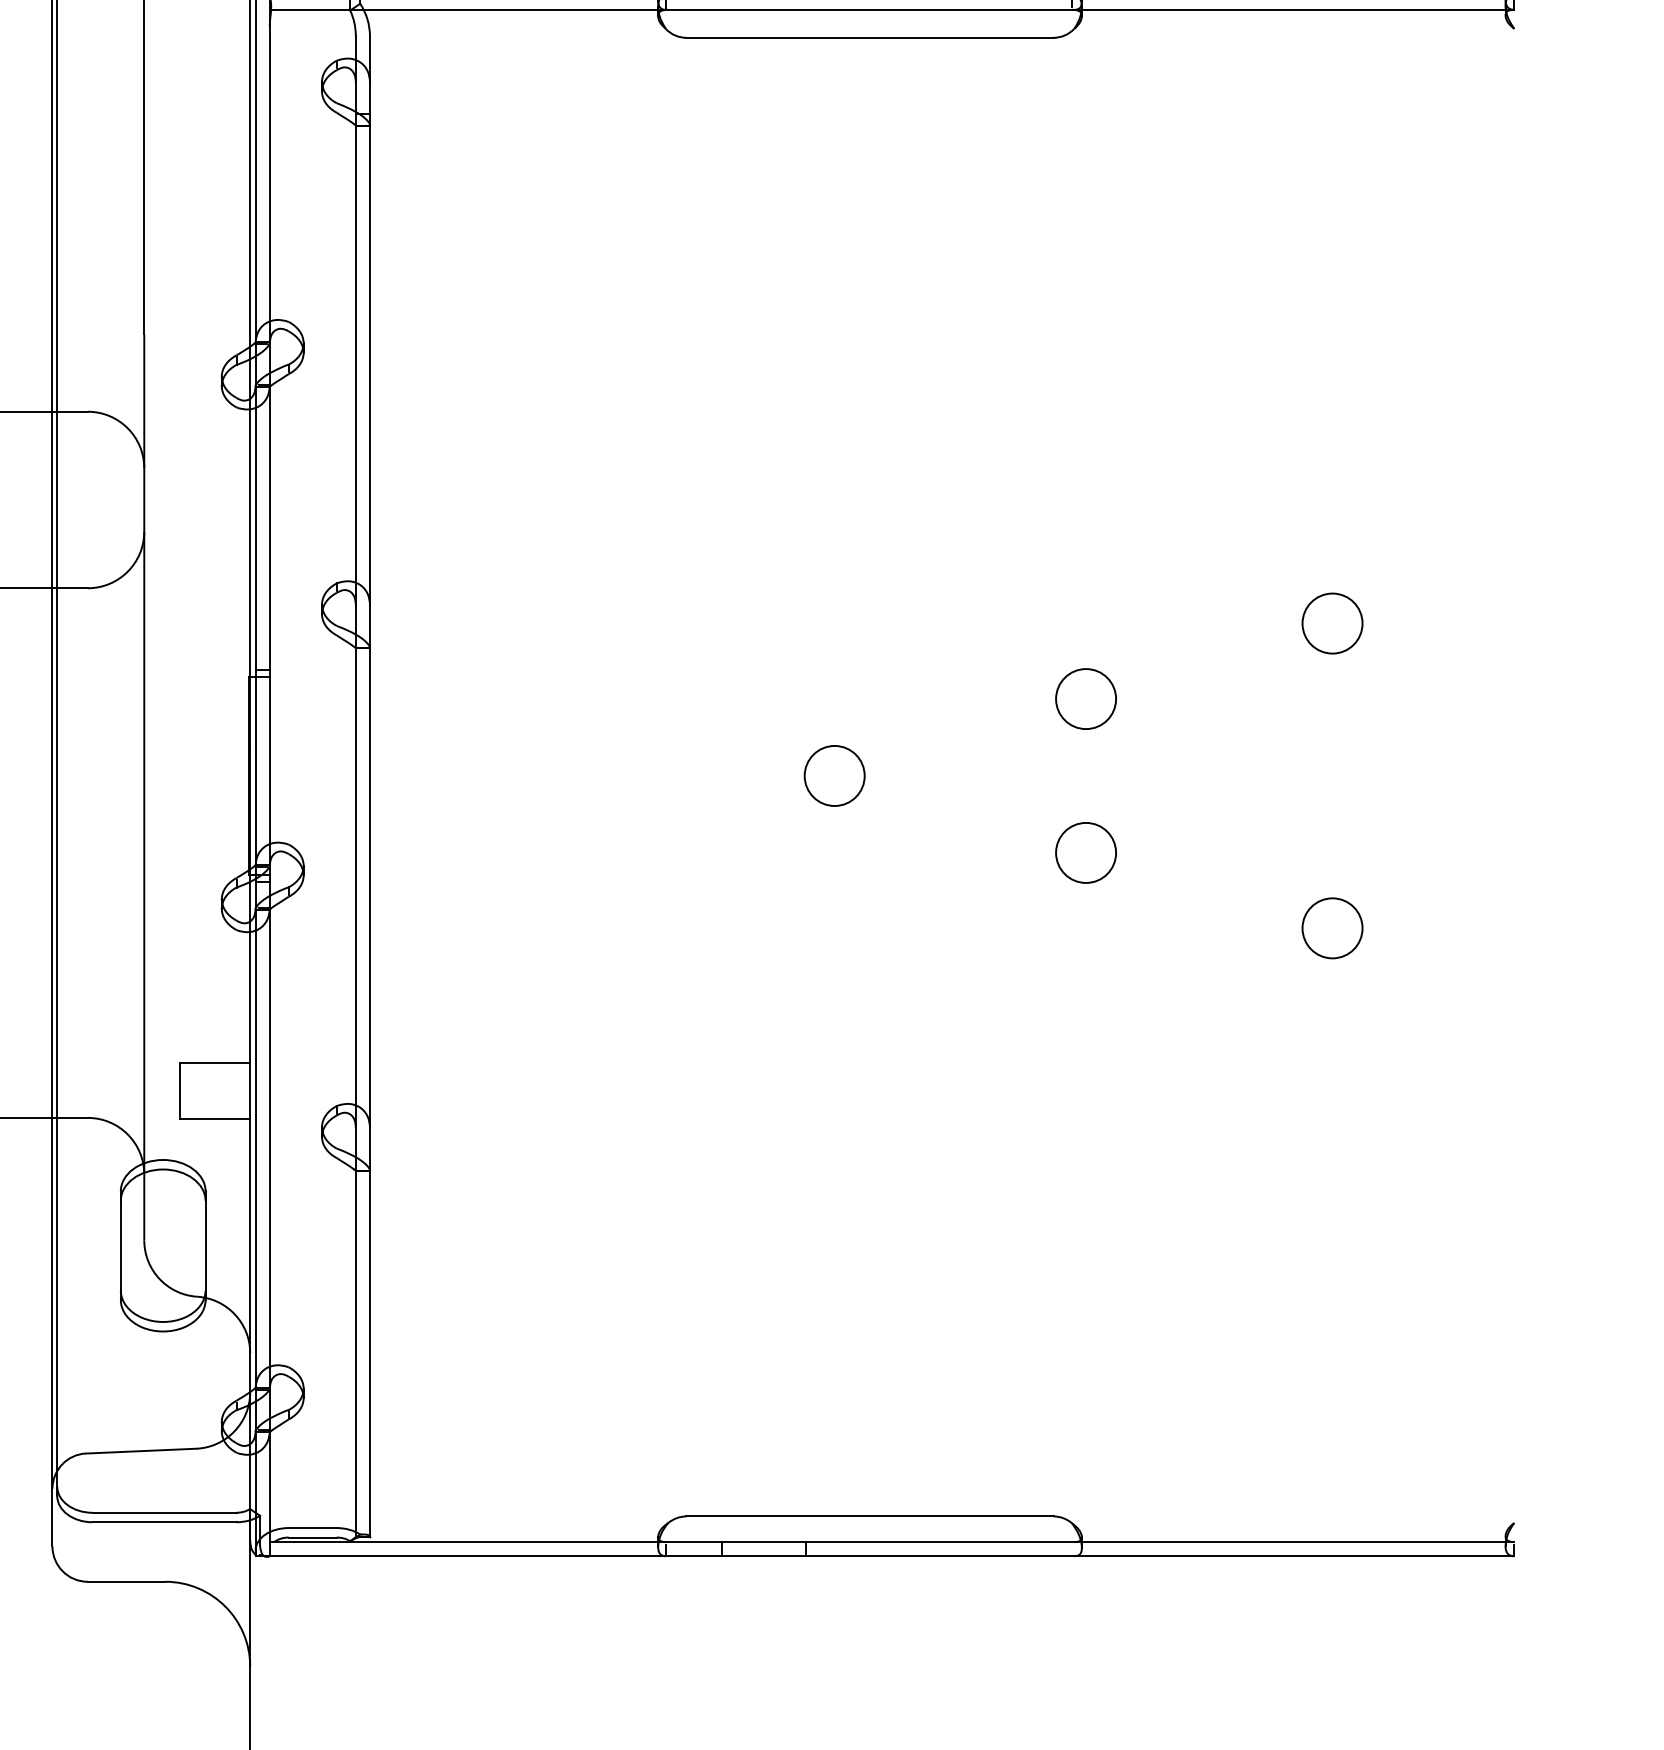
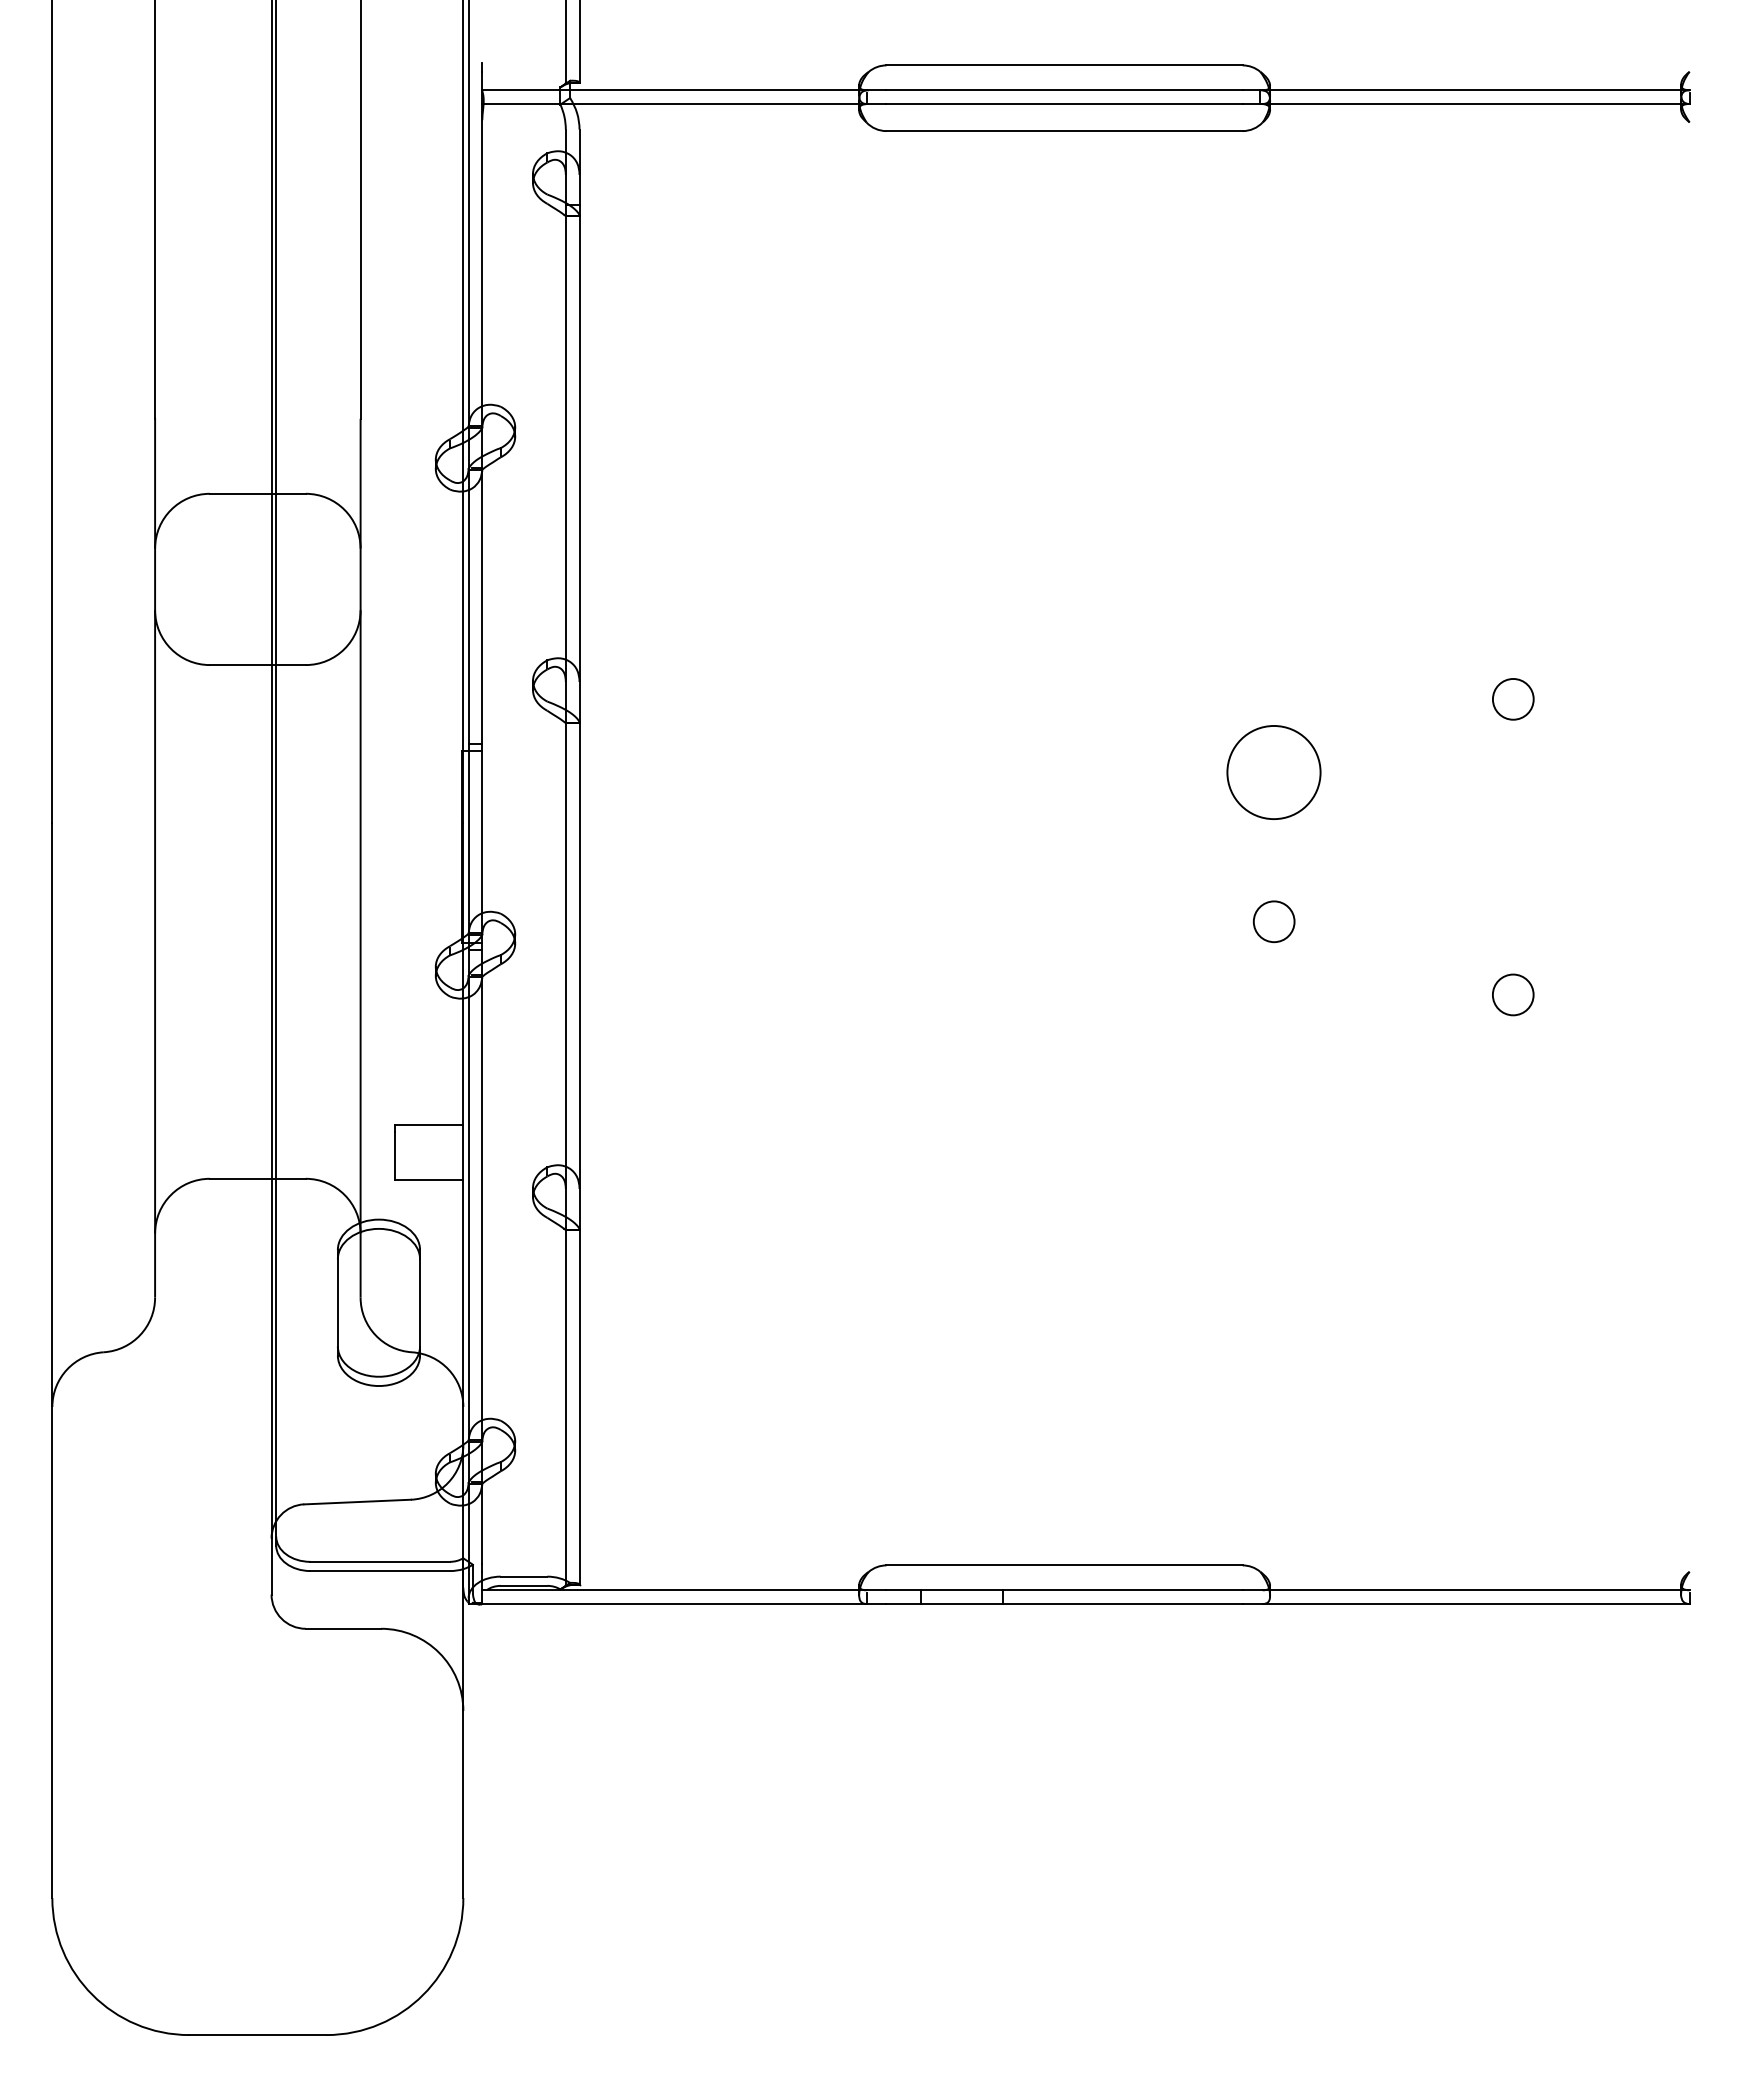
circle: (1332, 623) -> (1513, 699), size x0.7
circle: (1086, 699) -> (1274, 772), size x1.6
circle: (834, 776) -> (1030, 847), removed
circle: (1086, 852) -> (1274, 921), size x0.7
circle: (1332, 927) -> (1513, 994), size x0.7

